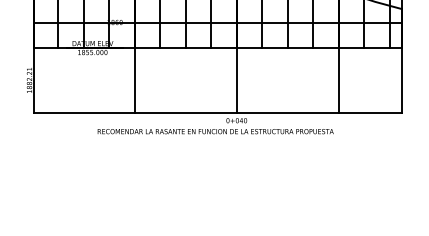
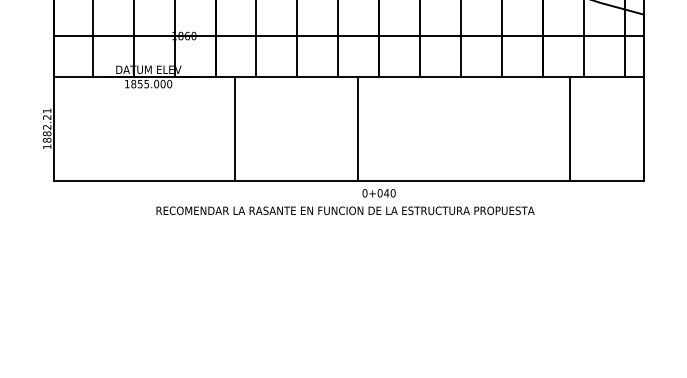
line: (134, 80) -> (234, 128), moved
line: (236, 80) -> (357, 128), moved
line: (338, 80) -> (569, 128), moved

